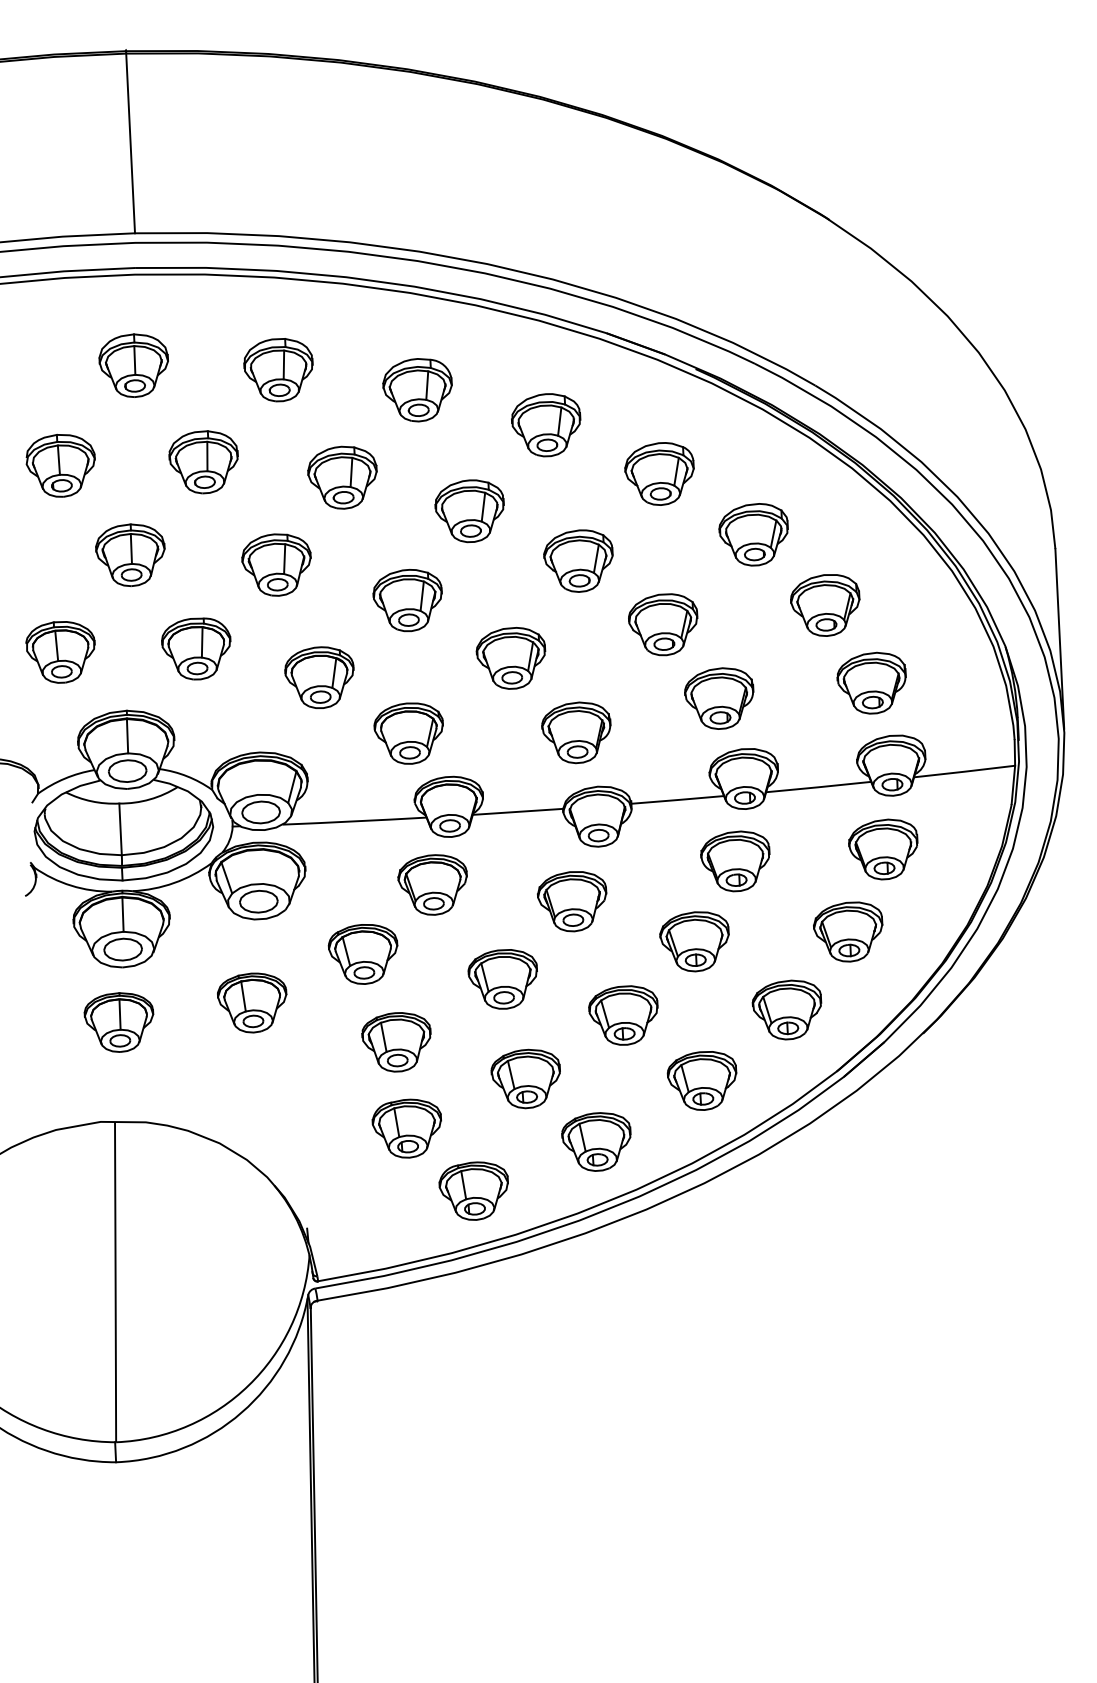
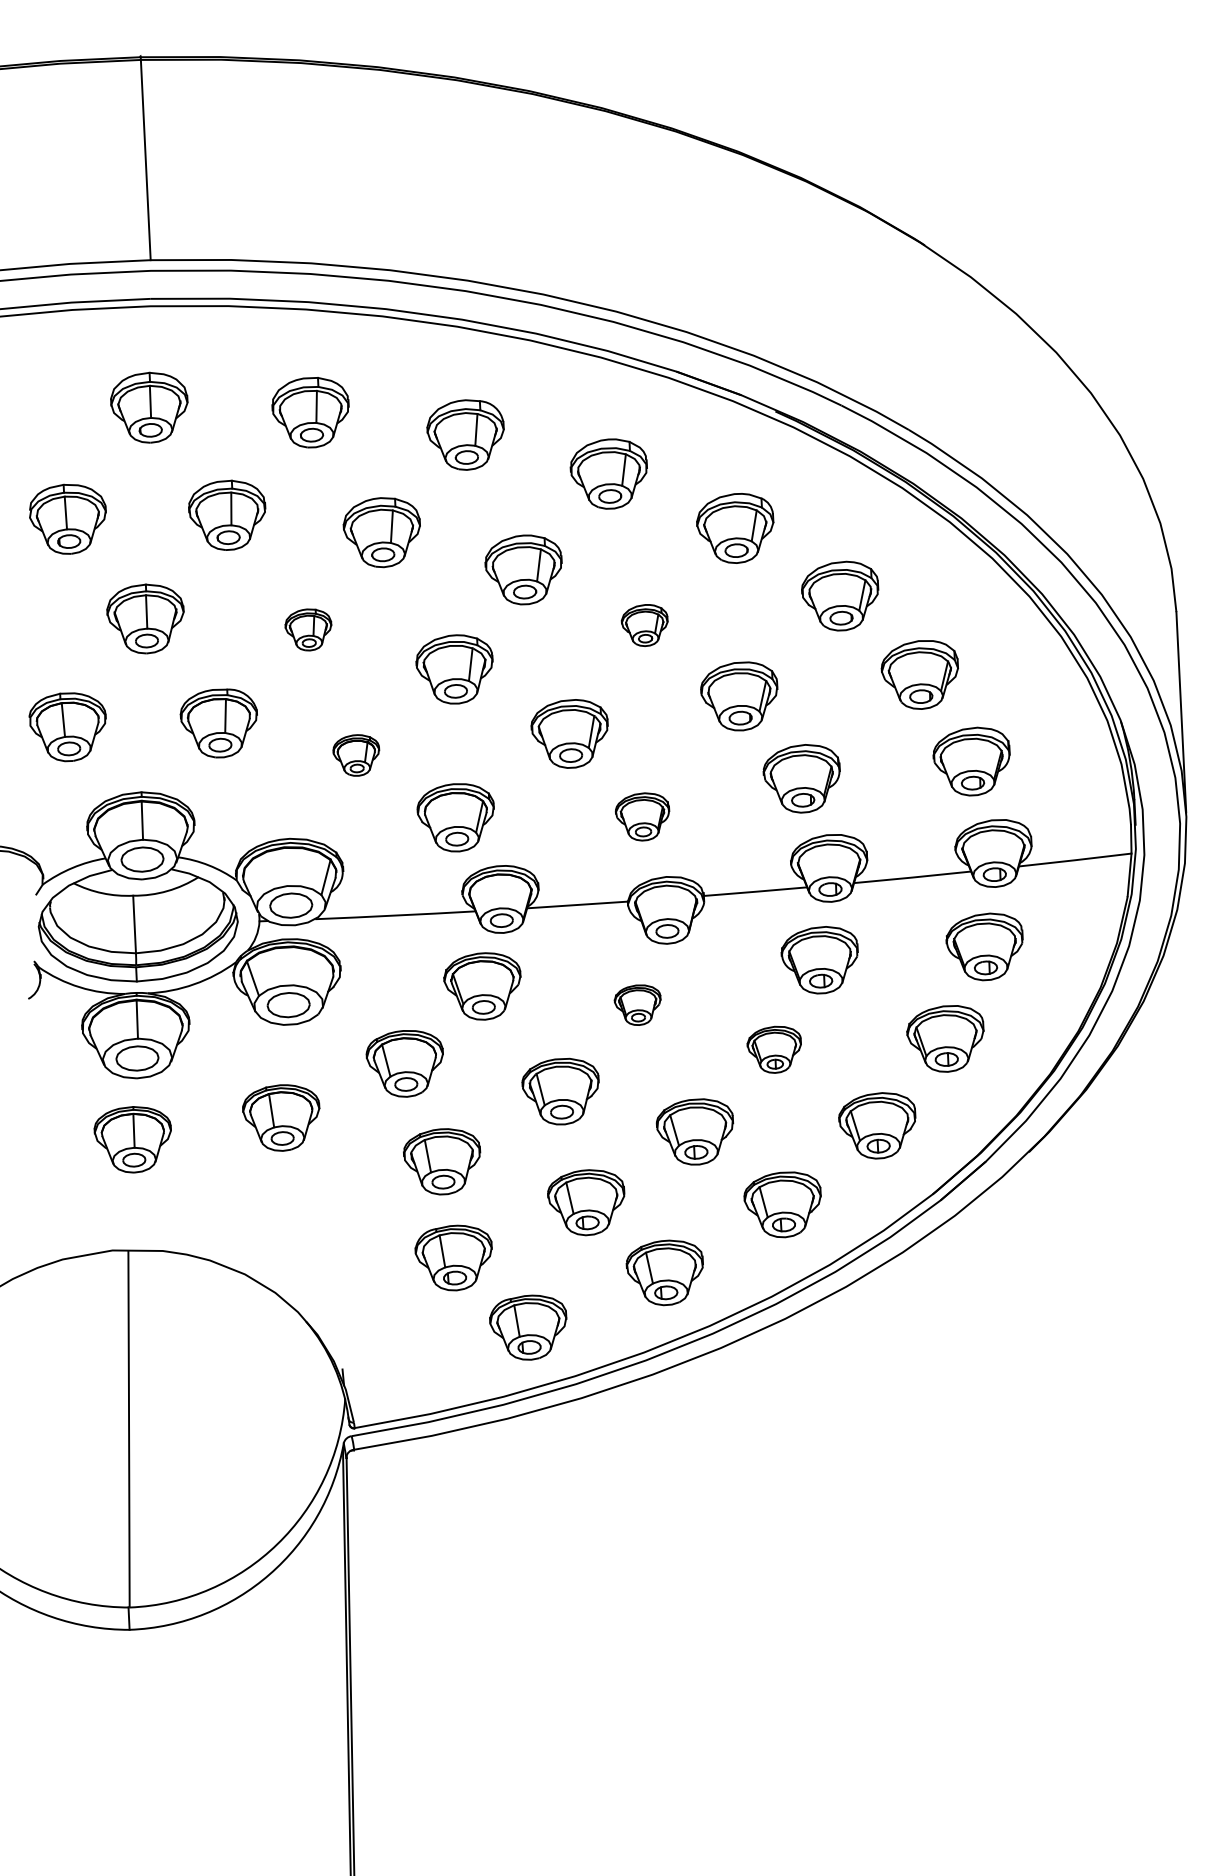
part: (578, 561) -> (644, 625), size x0.6
part: (276, 564) -> (308, 629), size x0.6
part: (319, 677) -> (356, 755), size x0.6
part: (576, 732) -> (642, 816), size x0.7
part: (571, 902) -> (637, 1005), size x0.6
part: (694, 941) -> (774, 1049), size x0.7

